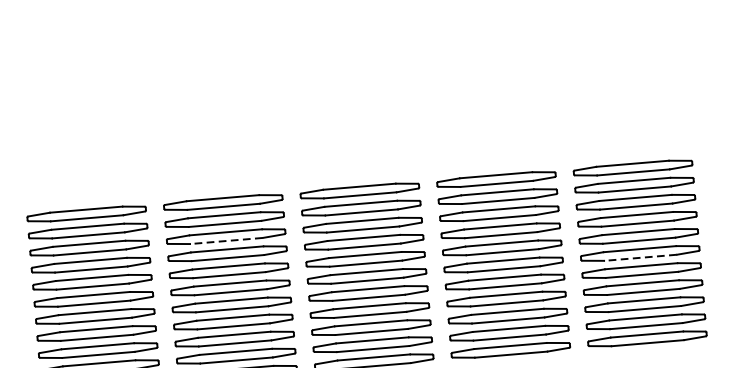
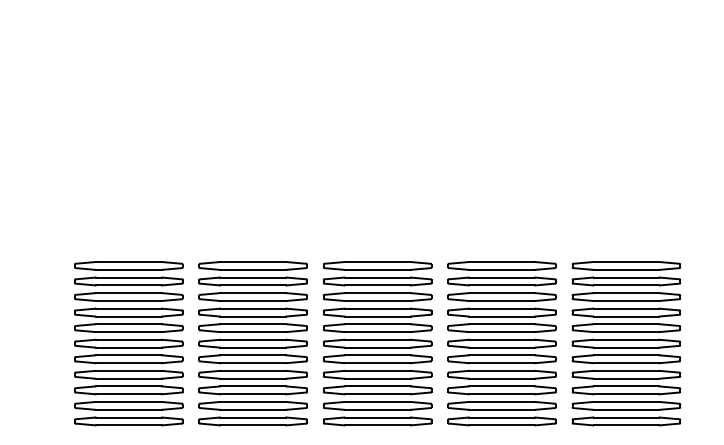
line: (226, 240) -> (253, 300), dashed -> solid
line: (640, 257) -> (626, 347), dashed -> solid

